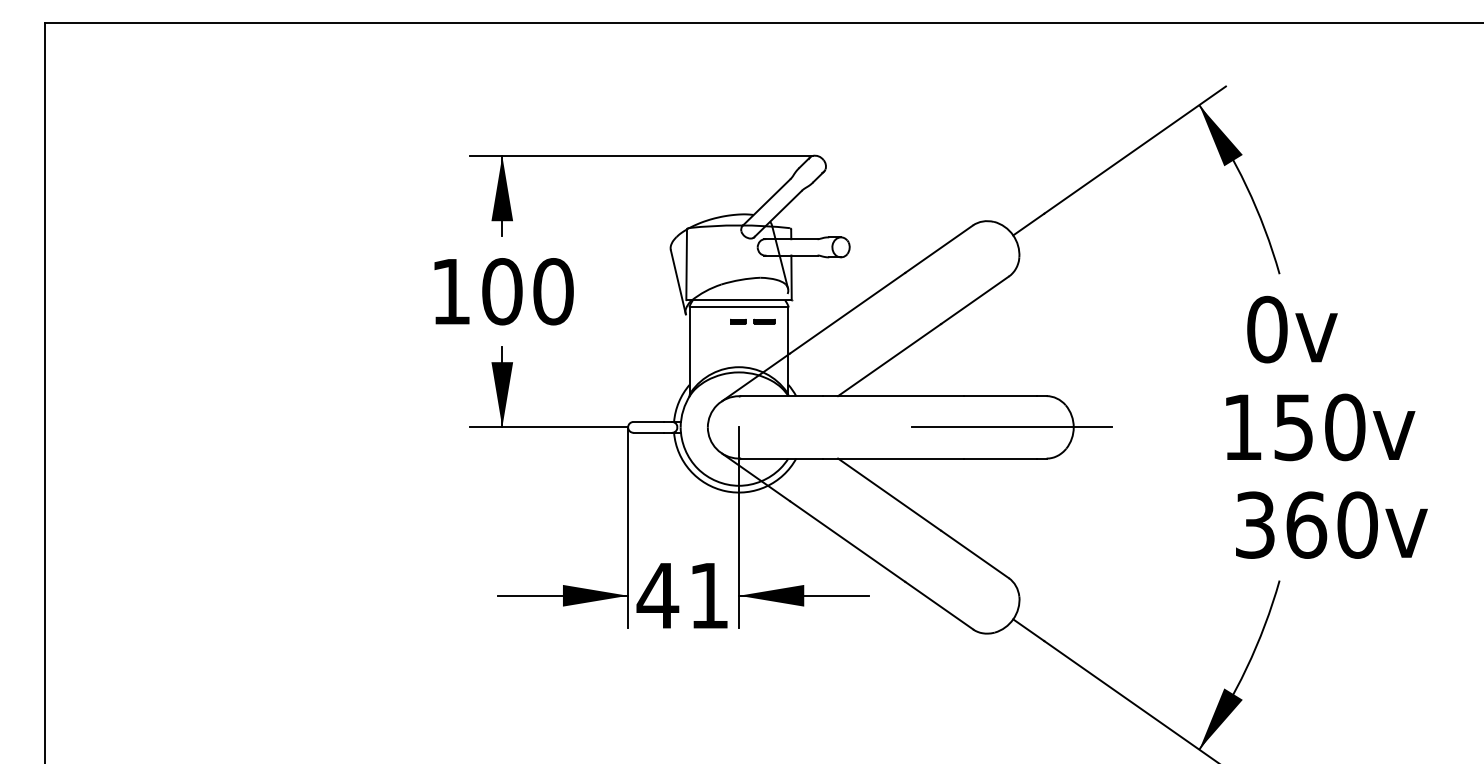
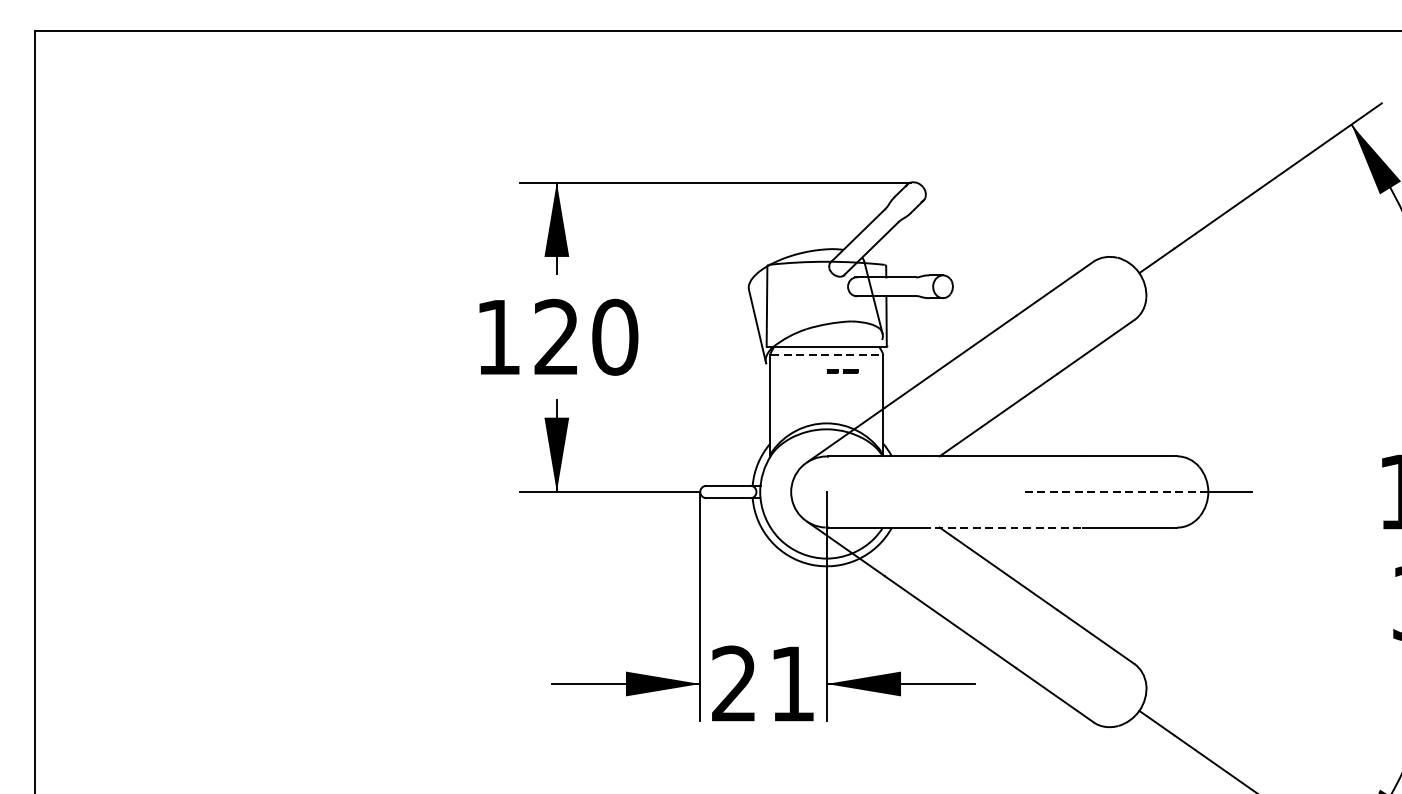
text: (502, 291) -> (557, 337), 100 -> 120
line: (739, 306) -> (827, 354), solid -> dashed
part: (752, 321) -> (842, 371), size x0.6
line: (992, 427) -> (1115, 492), solid -> dashed
line: (894, 458) -> (1003, 527), solid -> dashed
text: (657, 595) -> (733, 683), 41 -> 21

